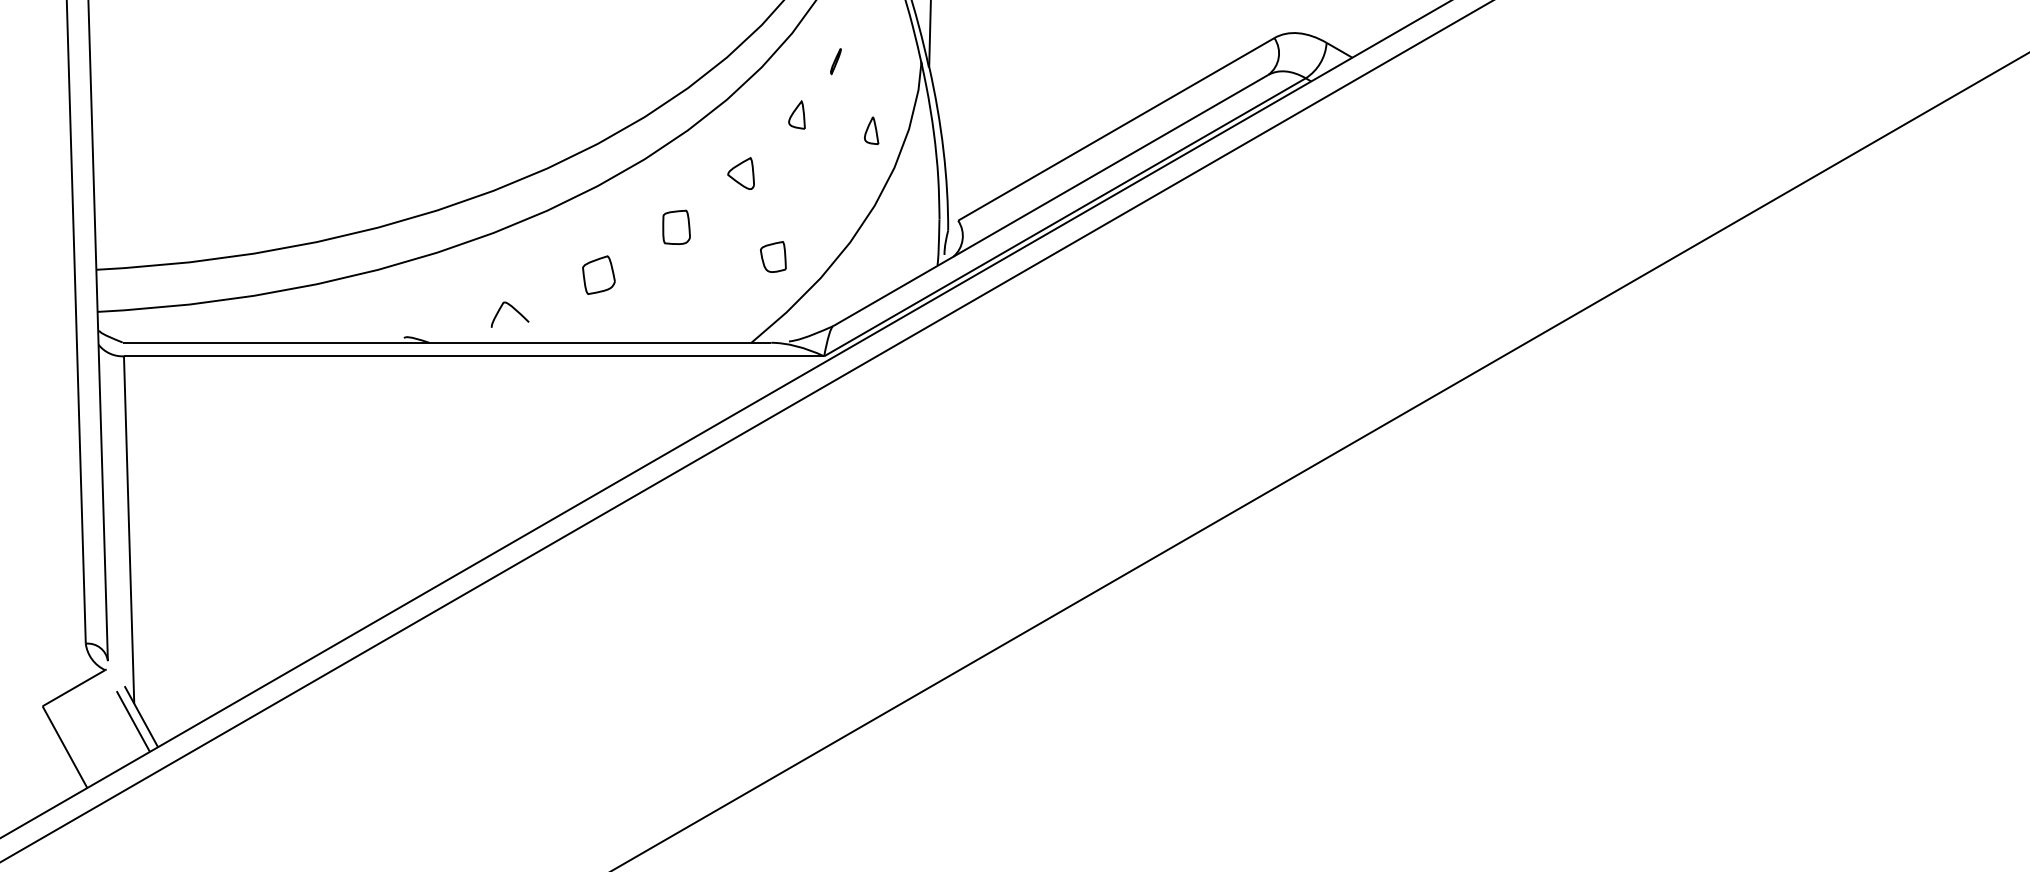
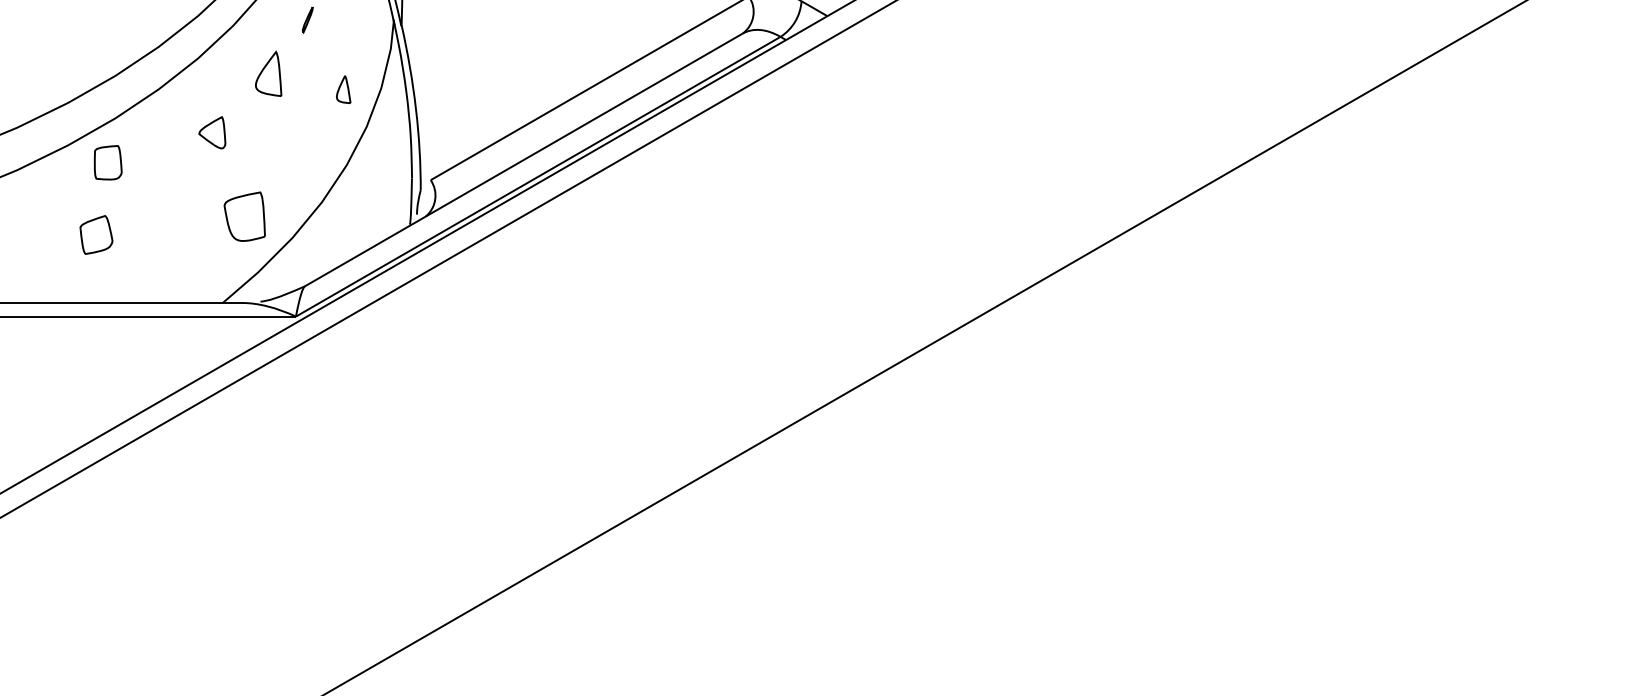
part: (796, 114) -> (268, 73), size x1.6
part: (676, 226) -> (108, 161), moved
part: (773, 256) -> (244, 216), size x1.6
part: (598, 274) -> (96, 234), moved

